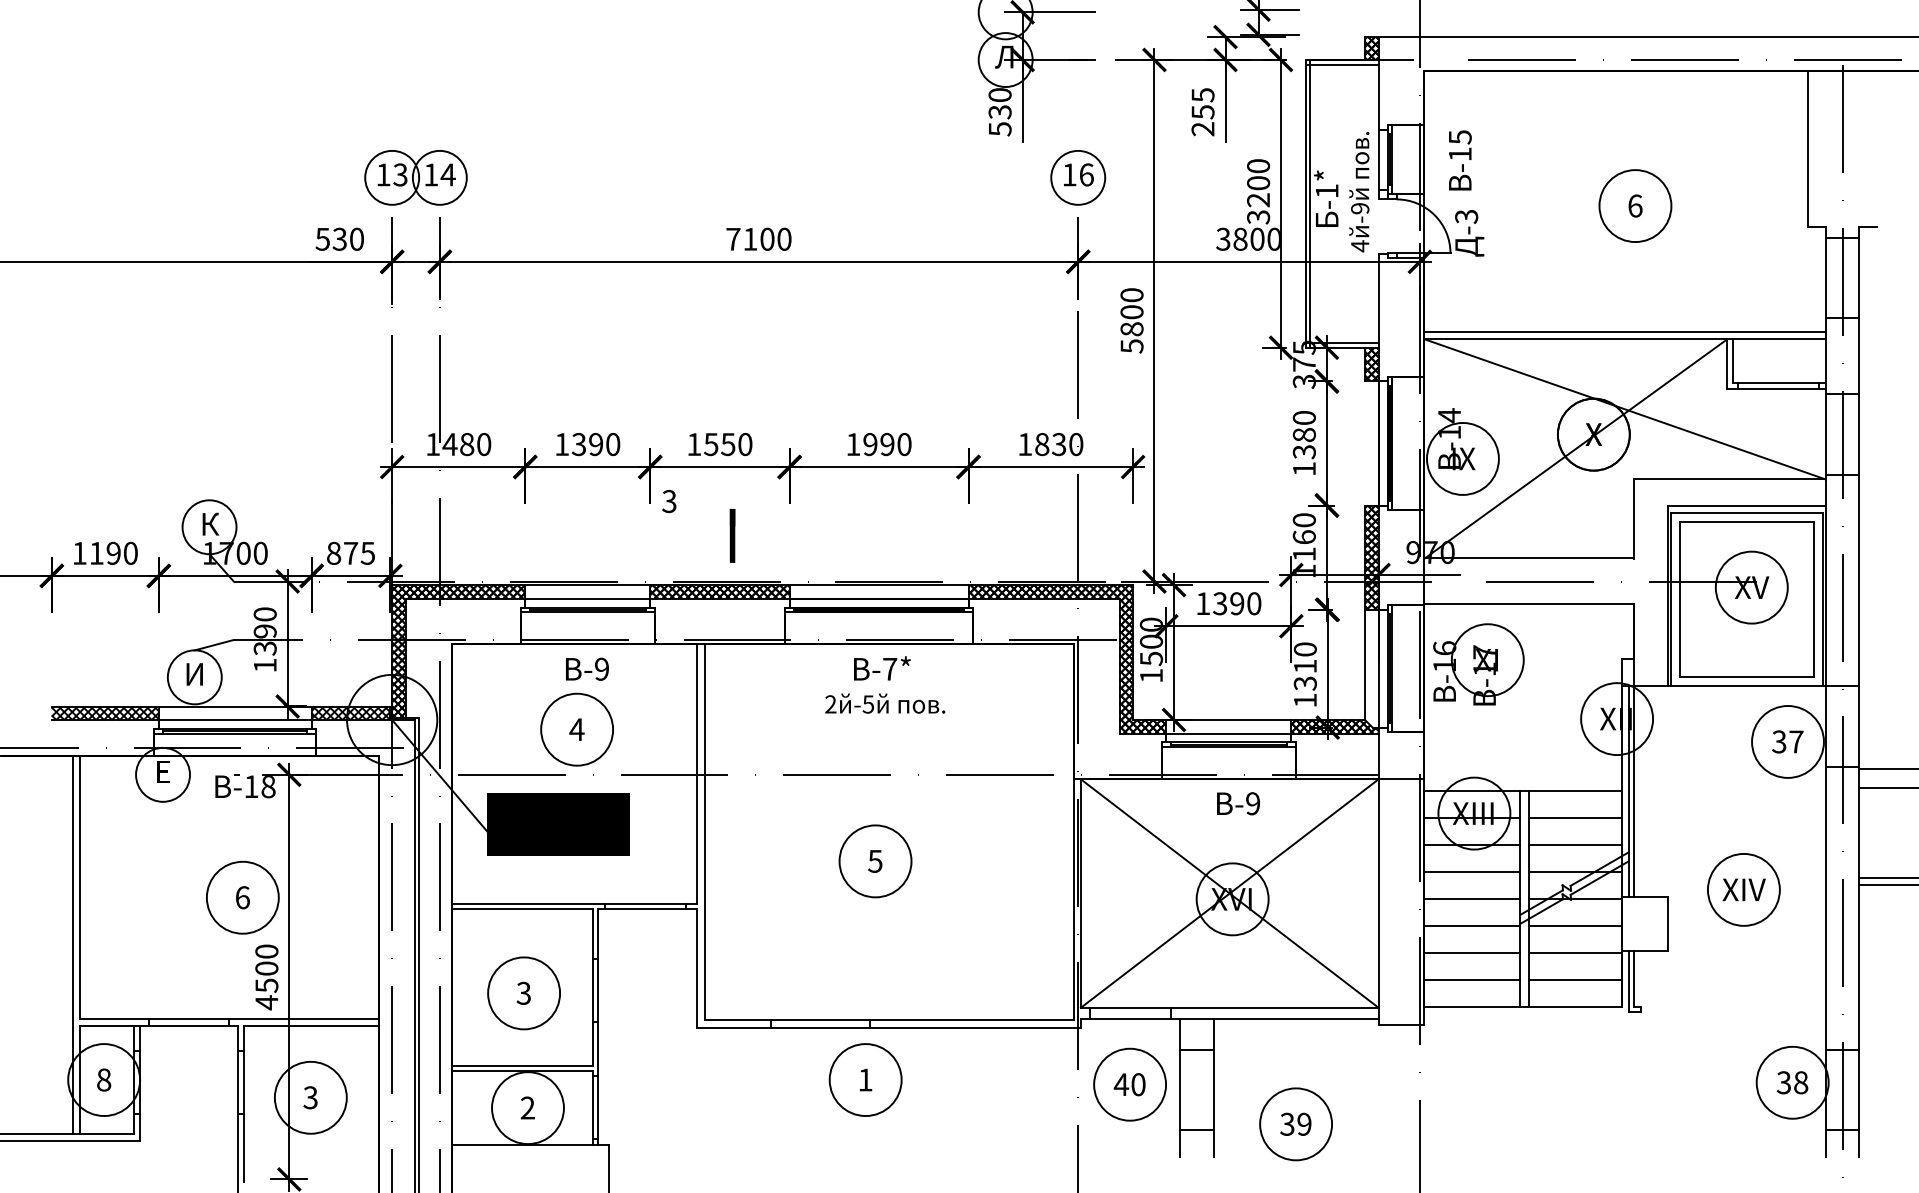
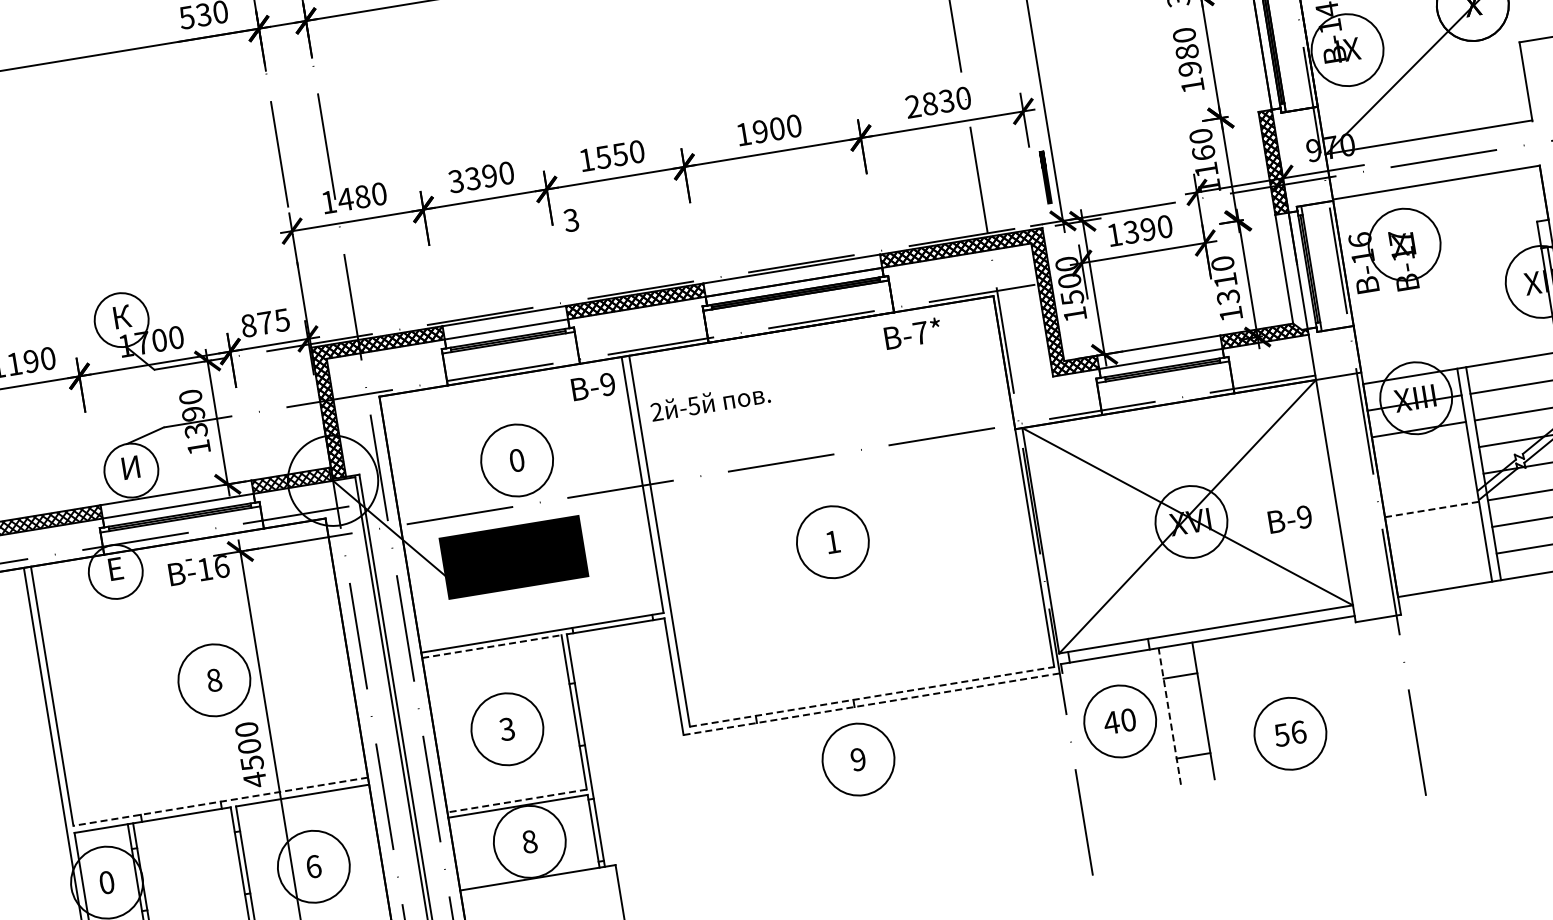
text: (1025, 443) -> (913, 105), 1830 -> 2830
text: (561, 444) -> (455, 181), 1390 -> 3390
text: (887, 444) -> (777, 128), 1990 -> 1900
text: (1304, 452) -> (1190, 69), 1380 -> 1980
line: (732, 535) -> (1045, 177), moved
text: (587, 668) -> (593, 385), moved
text: (882, 668) -> (913, 333), moved
text: (885, 703) -> (710, 402), moved
text: (576, 729) -> (516, 460), 4 -> 0
text: (268, 787) -> (221, 567), -18 -> -16
text: (1238, 803) -> (1290, 519), moved
text: (875, 861) -> (832, 542), 5 -> 1
line: (1471, 871) -> (1422, 455), removed
text: (242, 897) -> (214, 680), 6 -> 8
line: (1471, 898) -> (1427, 482), removed
line: (522, 909) -> (492, 646), solid -> dashed
line: (1472, 925) -> (1432, 509), solid -> dashed
line: (1471, 952) -> (1435, 535), removed
line: (1471, 979) -> (1440, 562), removed
line: (228, 1018) -> (219, 801), solid -> dashed
line: (889, 1020) -> (872, 696), solid -> dashed
line: (888, 1027) -> (872, 704), solid -> dashed
line: (522, 1065) -> (517, 800), solid -> dashed
text: (865, 1079) -> (858, 759), 1 -> 9
text: (104, 1080) -> (107, 883), 8 -> 0
line: (1179, 1087) -> (1169, 716), solid -> dashed
text: (310, 1097) -> (313, 866), 3 -> 6
text: (527, 1107) -> (529, 841), 2 -> 8
text: (1295, 1123) -> (1289, 733), 39 -> 56

